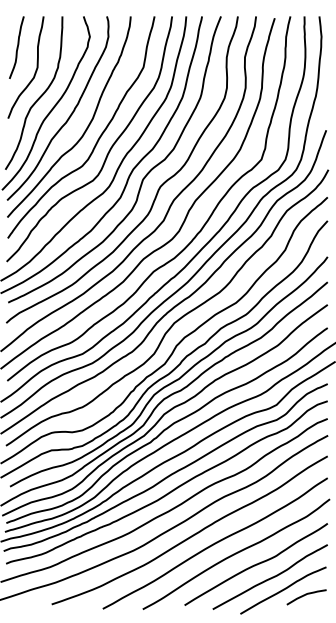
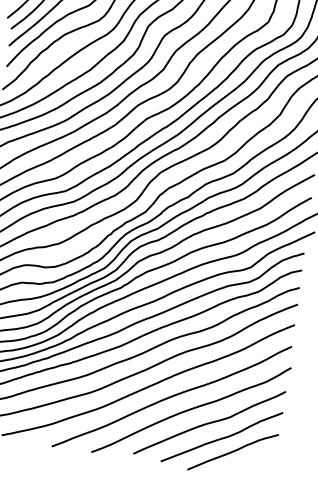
curve: (306, 595) -> (255, 460), removed

